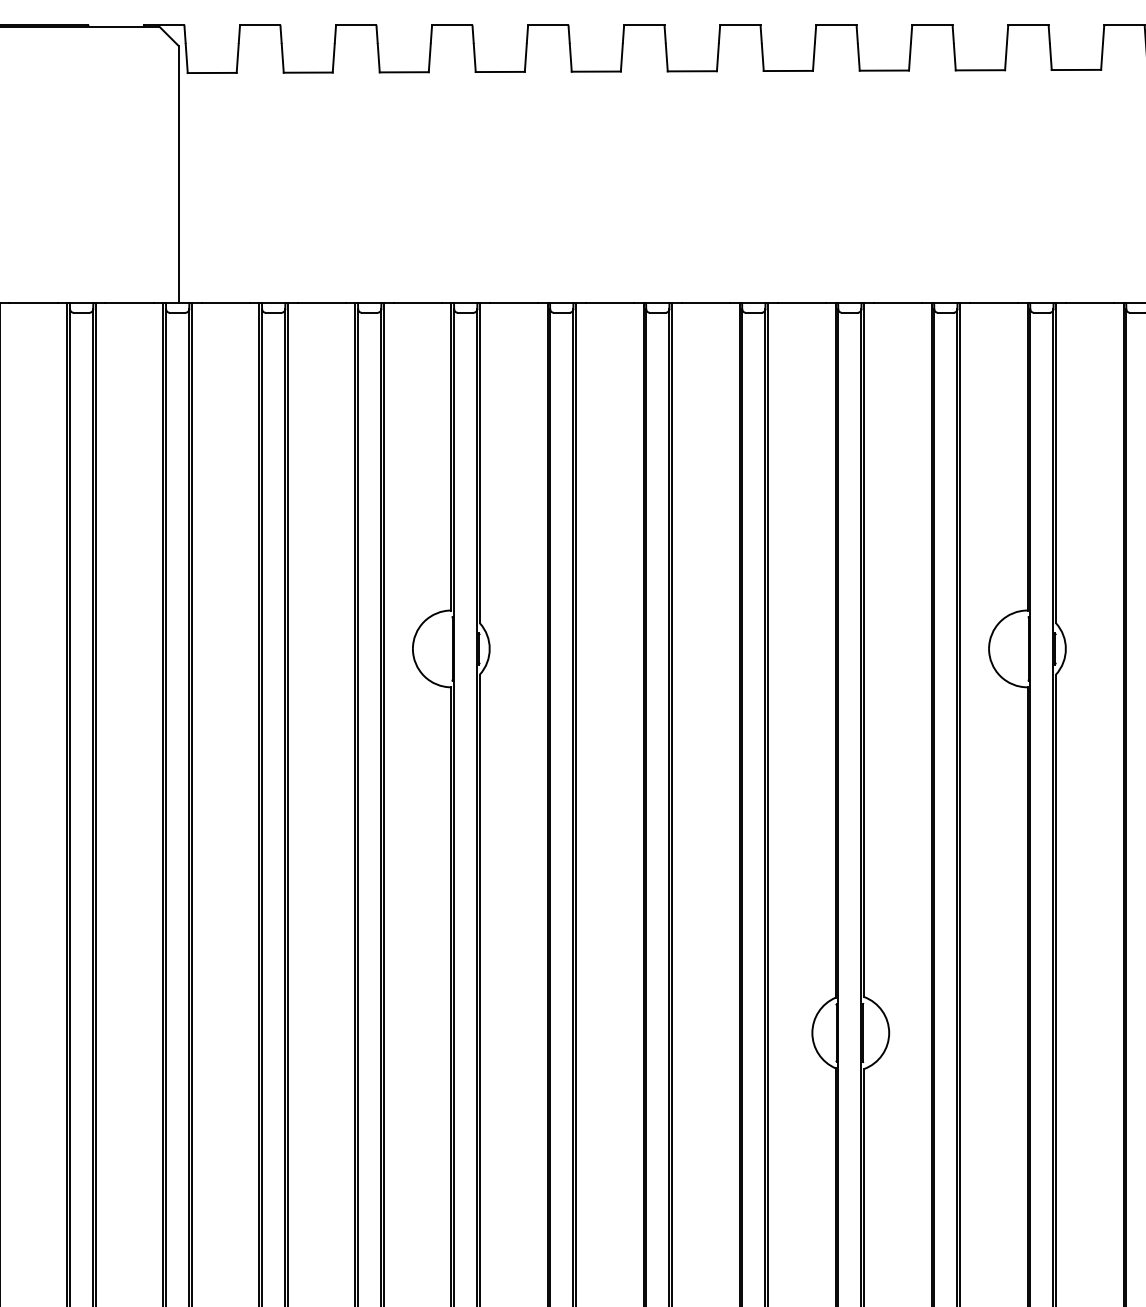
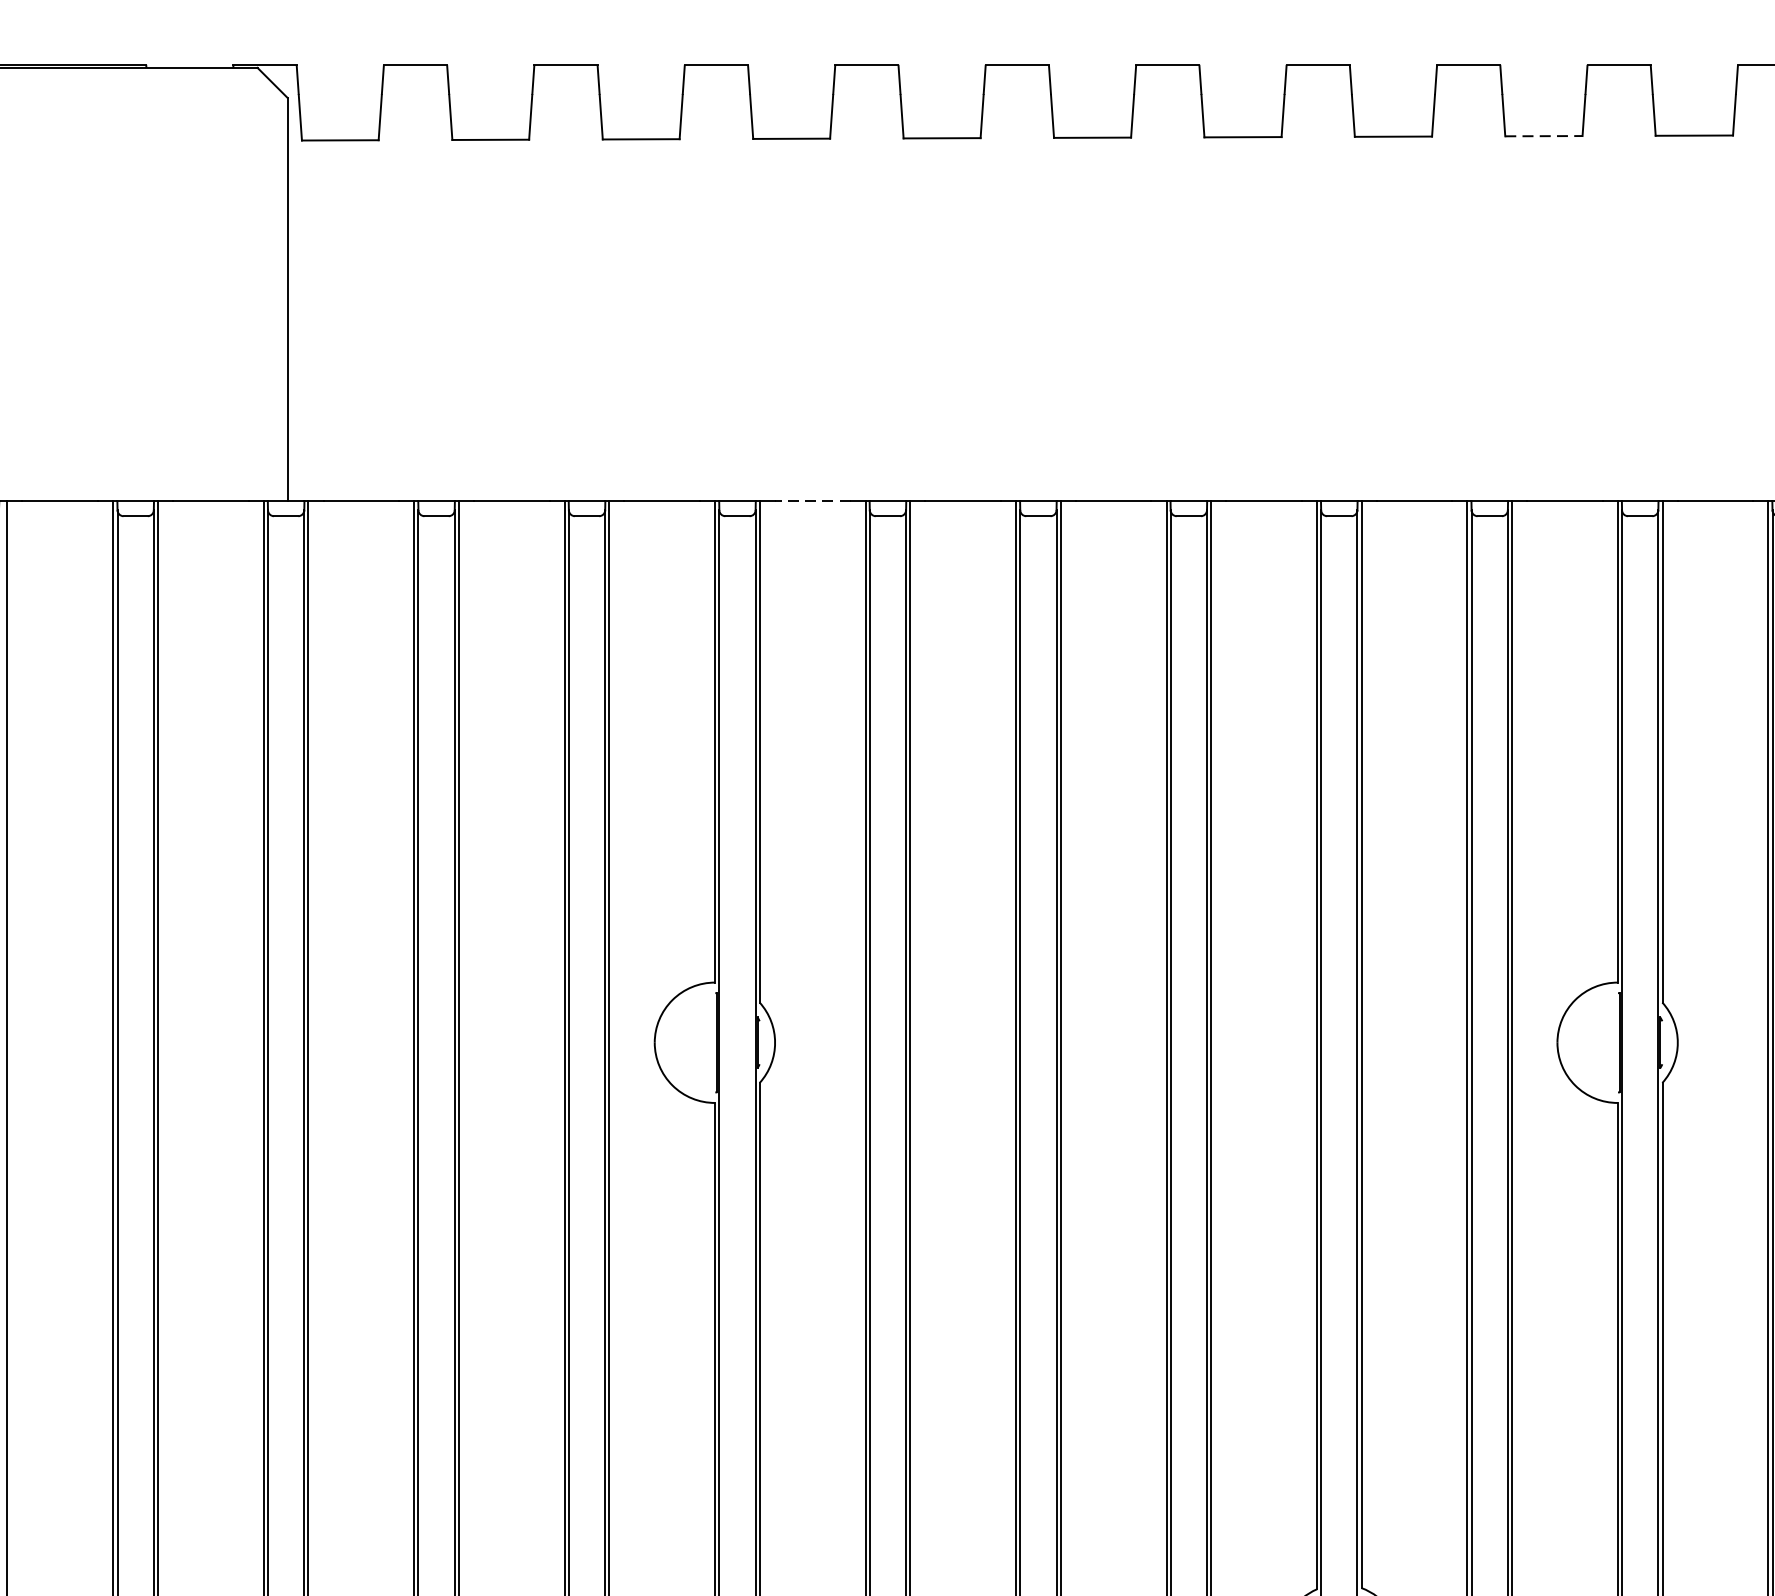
line: (980, 70) -> (1544, 136), solid -> dashed
line: (513, 303) -> (812, 501), solid -> dashed

